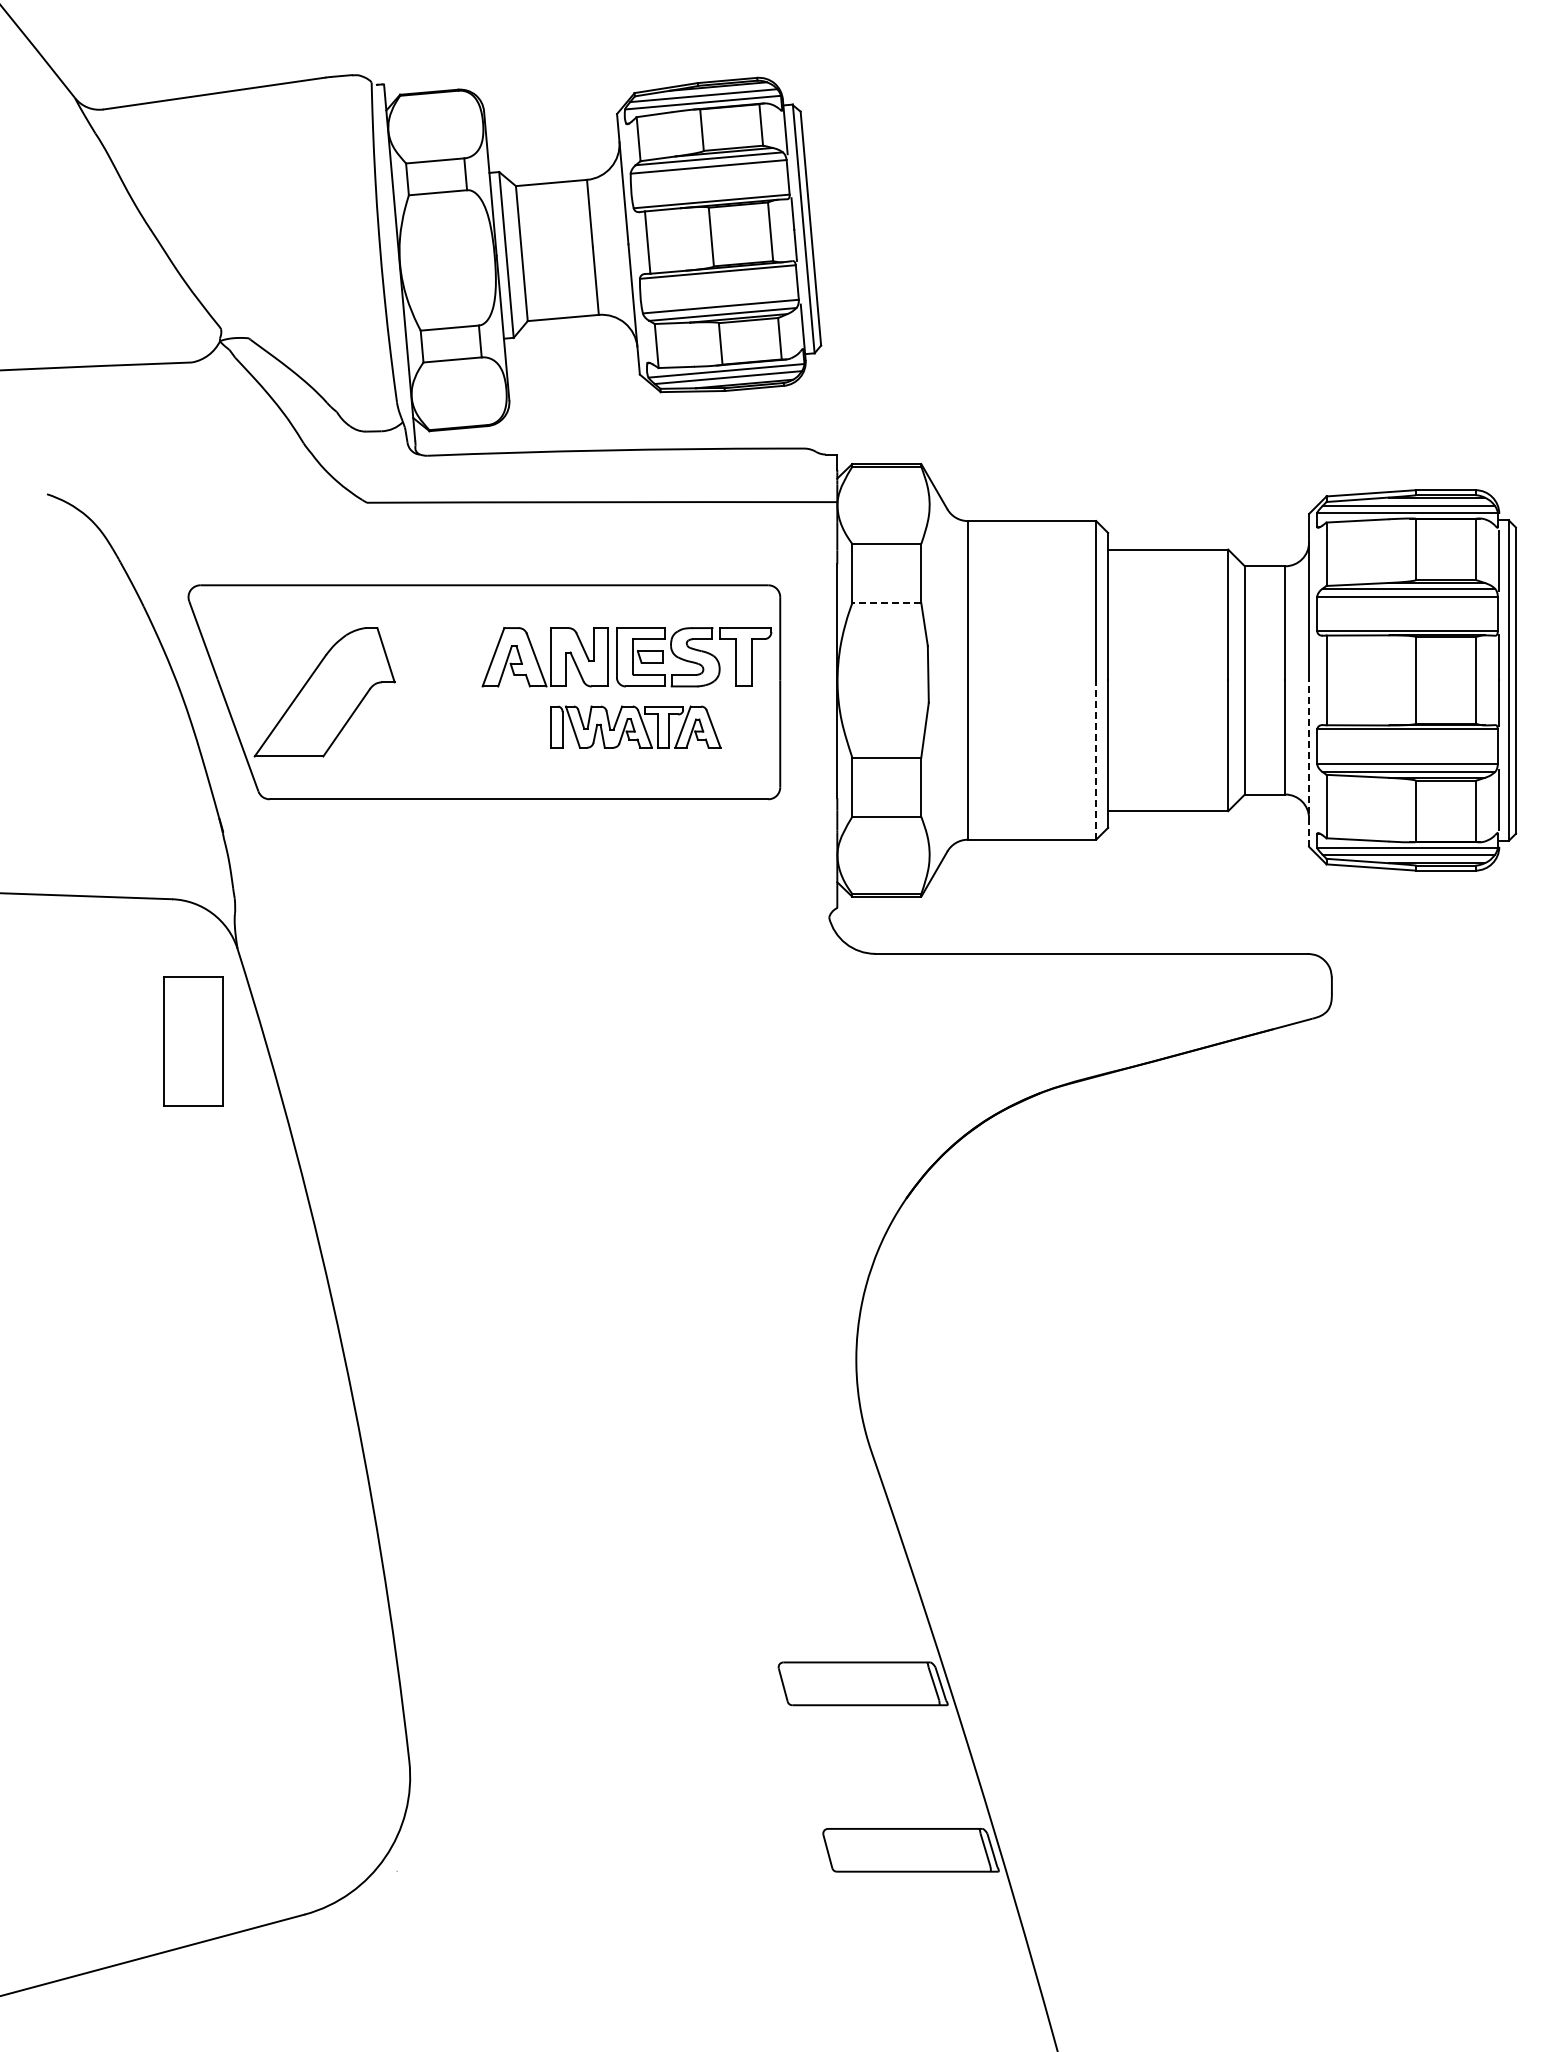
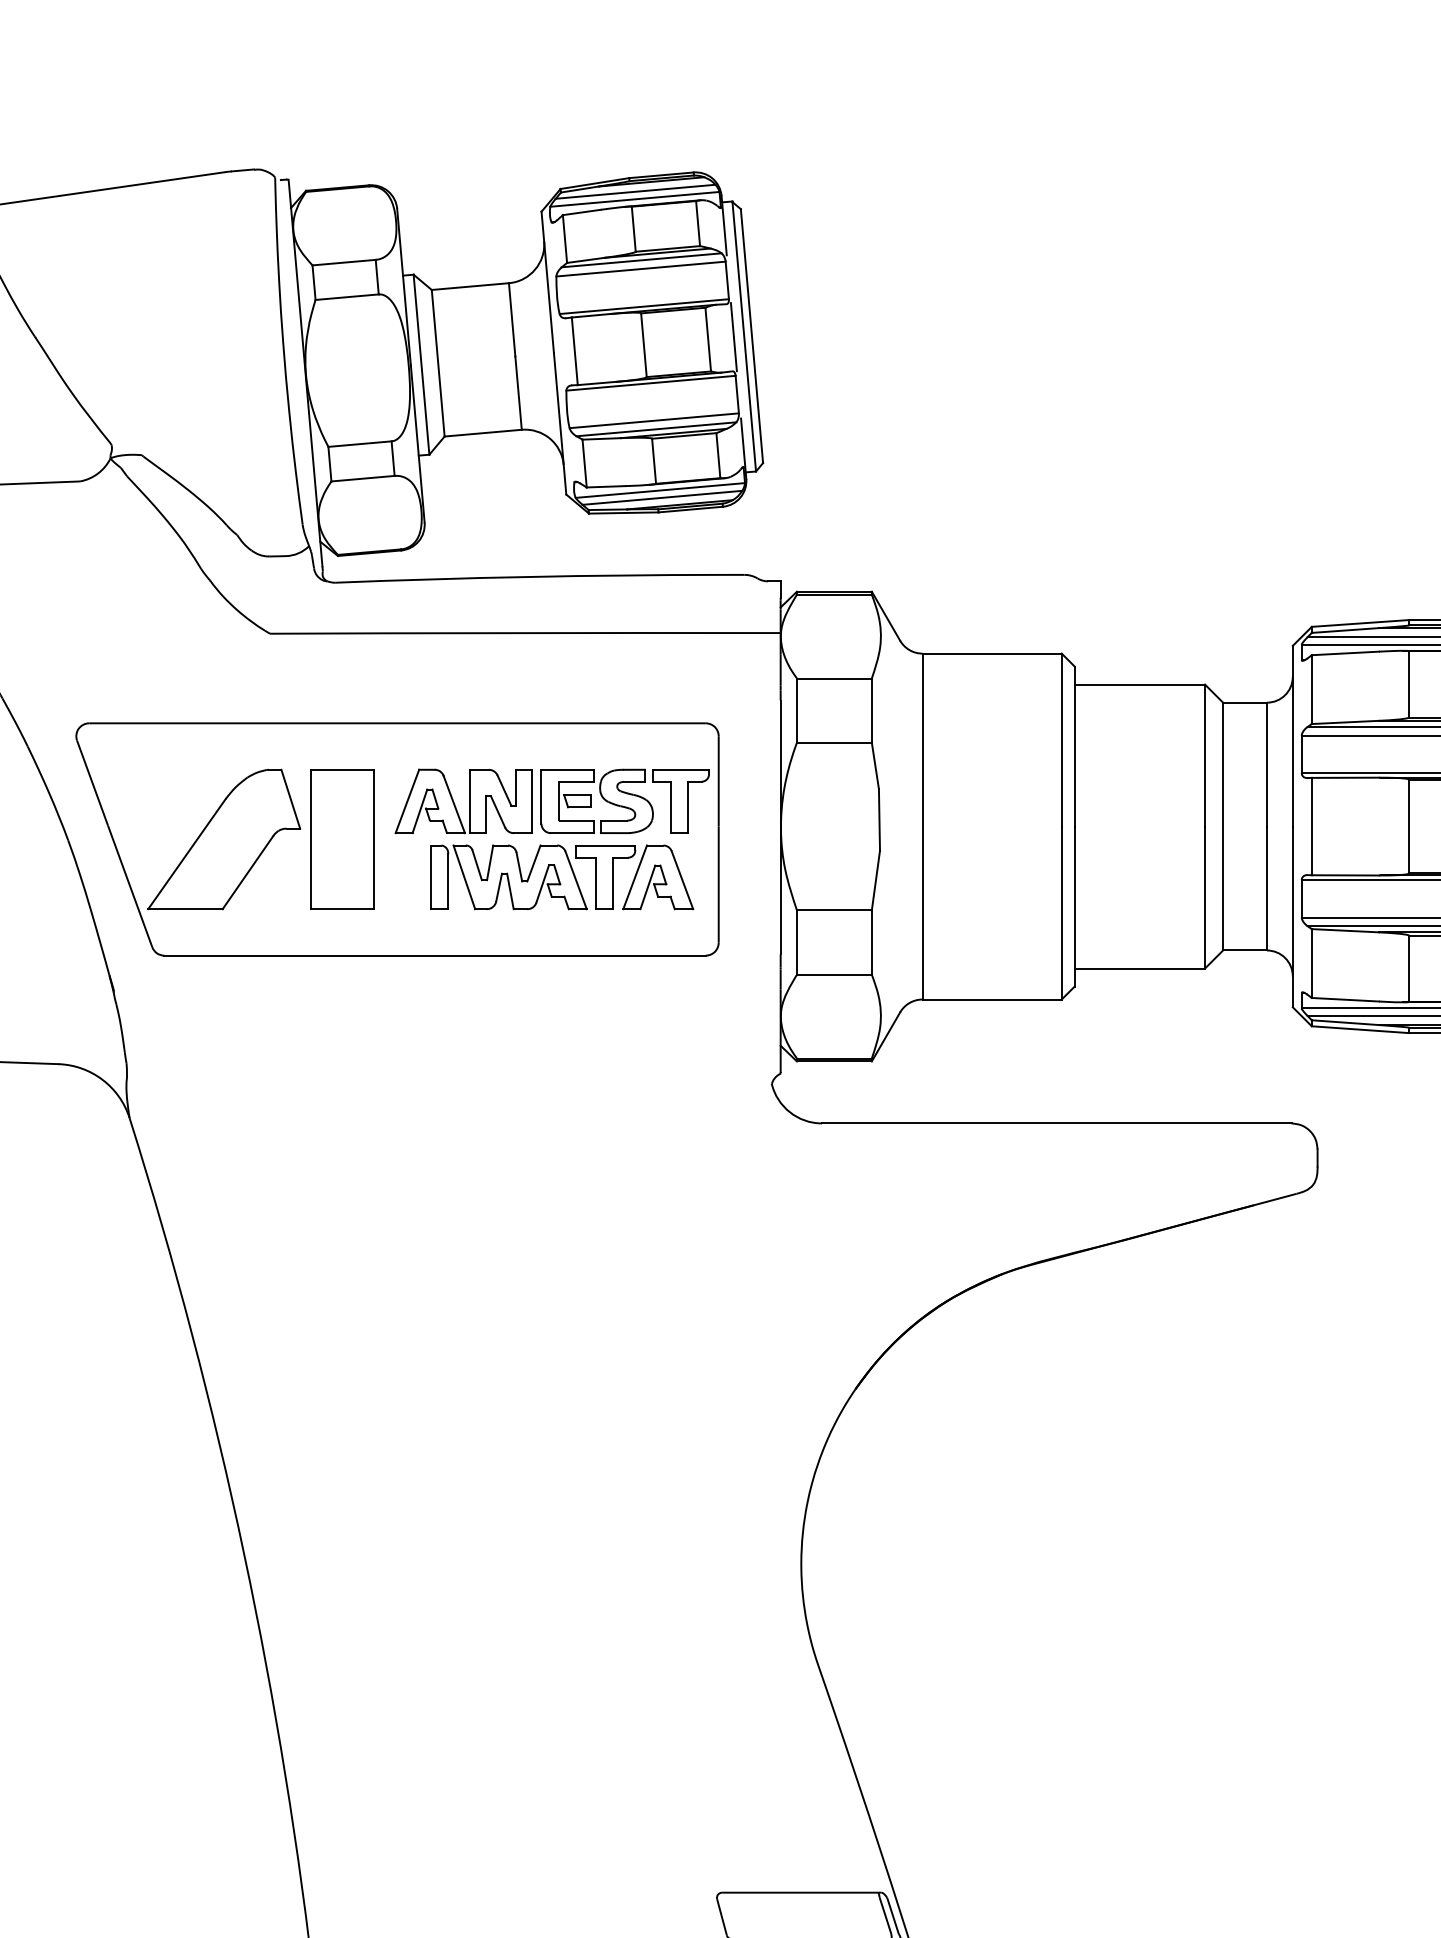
line: (886, 603) -> (834, 743), dashed -> solid
part: (635, 726) -> (561, 876), size x1.43
line: (1096, 760) -> (1062, 913), dashed -> solid
line: (1309, 763) -> (1293, 916), dashed -> solid
part: (193, 1040) -> (342, 838), moved

